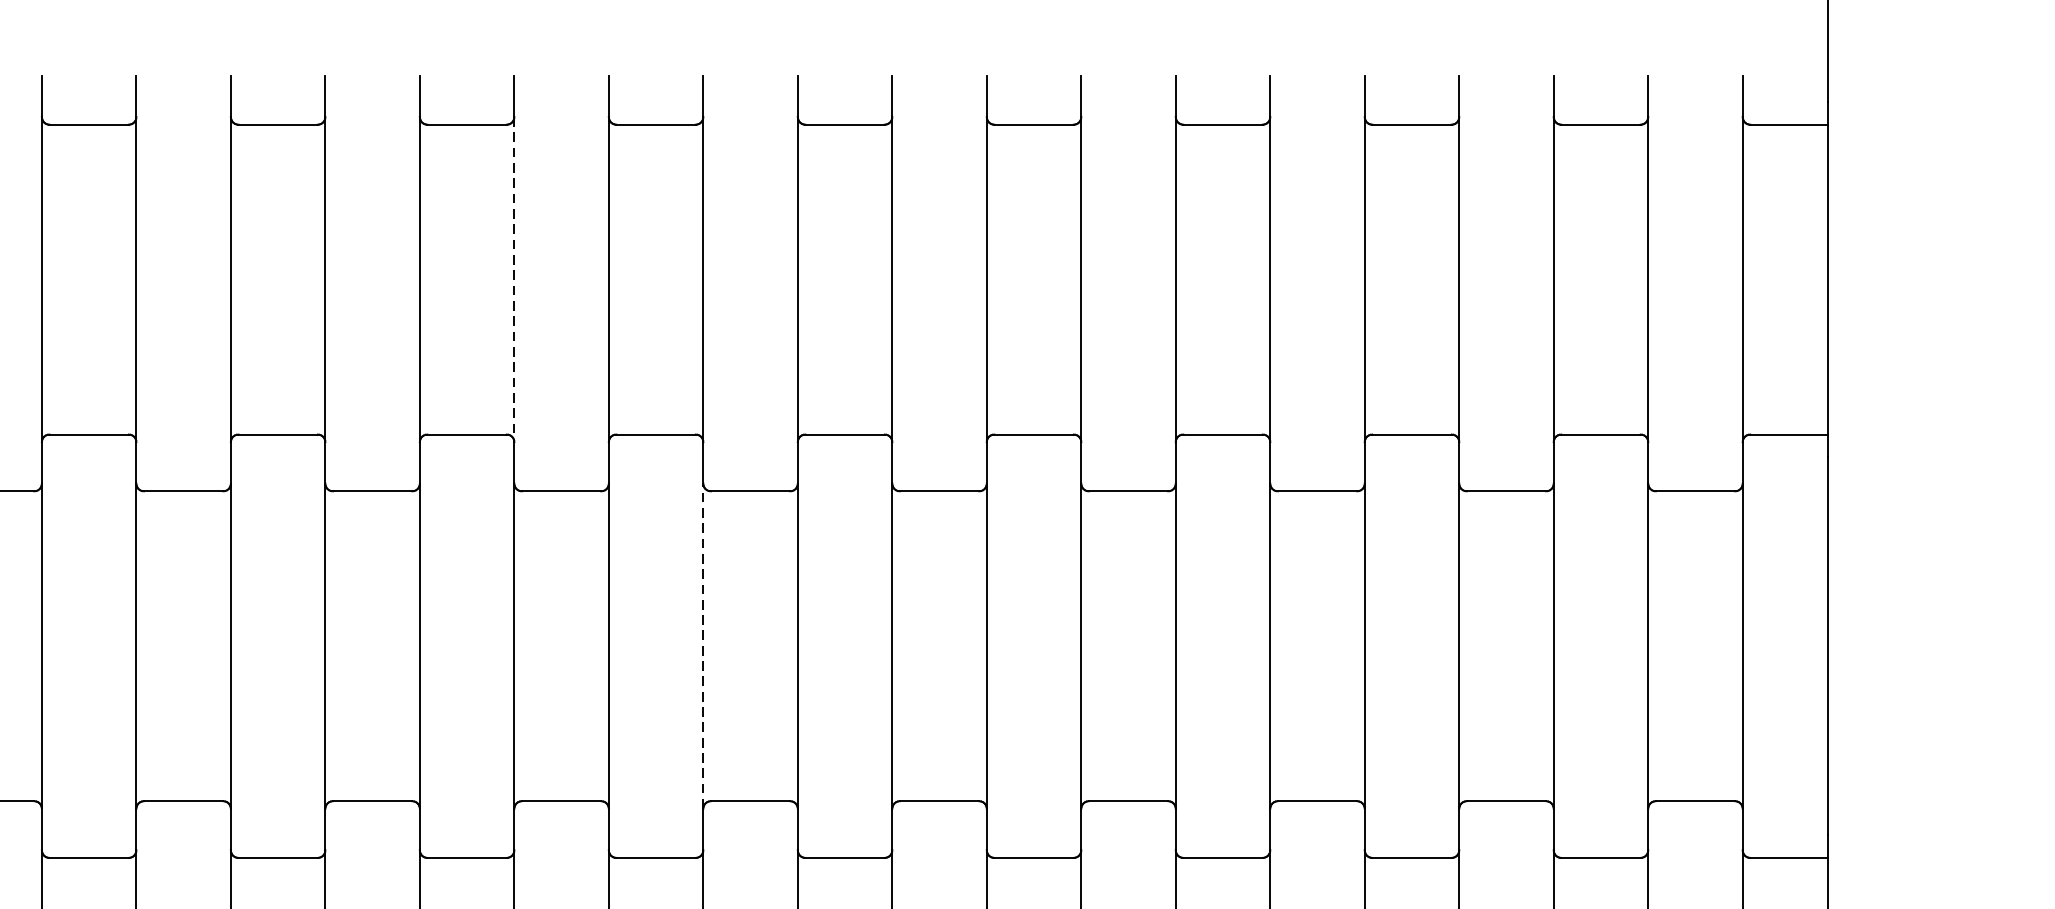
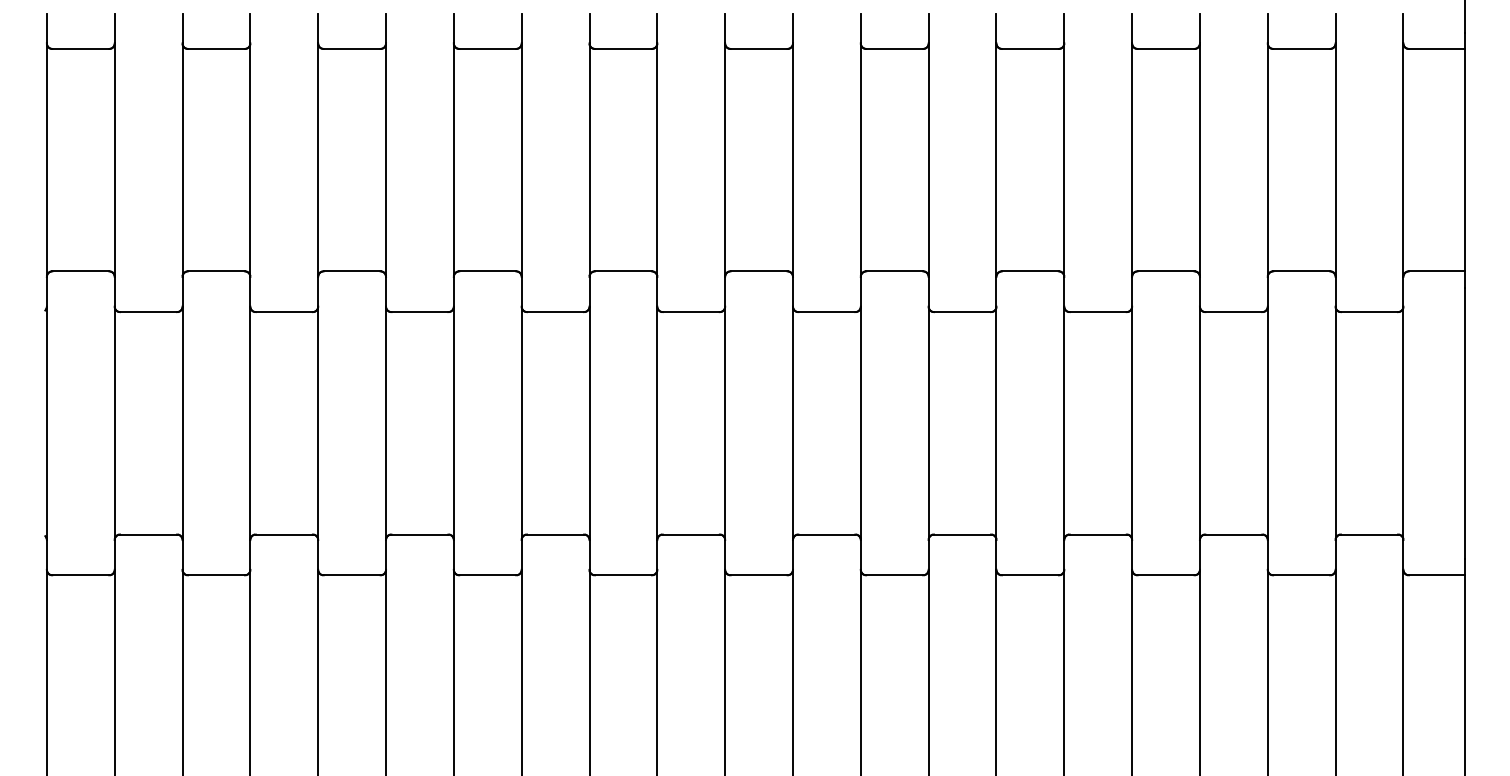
line: (514, 280) -> (521, 160), dashed -> solid
line: (703, 646) -> (657, 423), dashed -> solid

